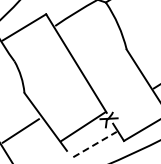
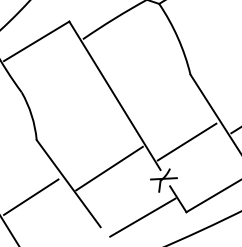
line: (123, 94) -> (185, 142), added
line: (82, 126) -> (108, 167), moved
line: (95, 144) -> (143, 217), dashed -> solid

